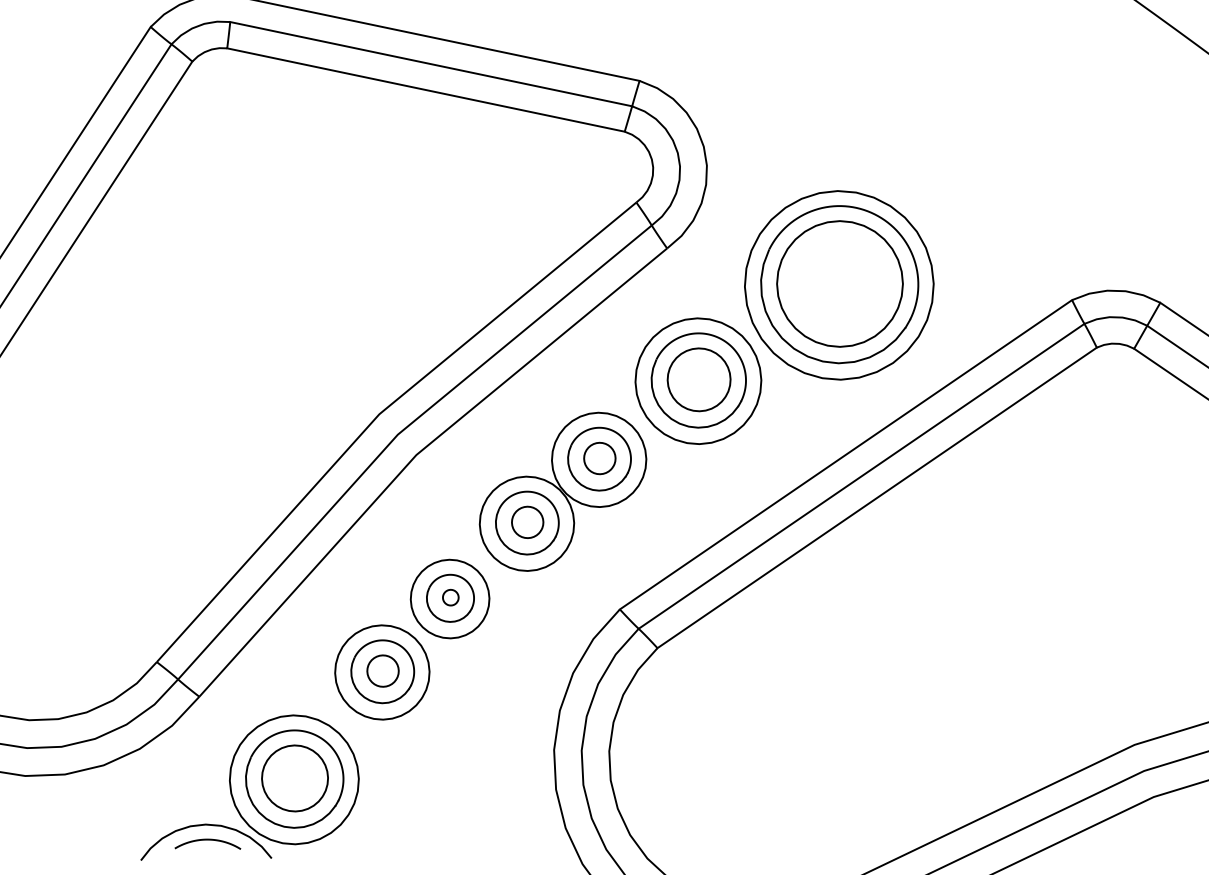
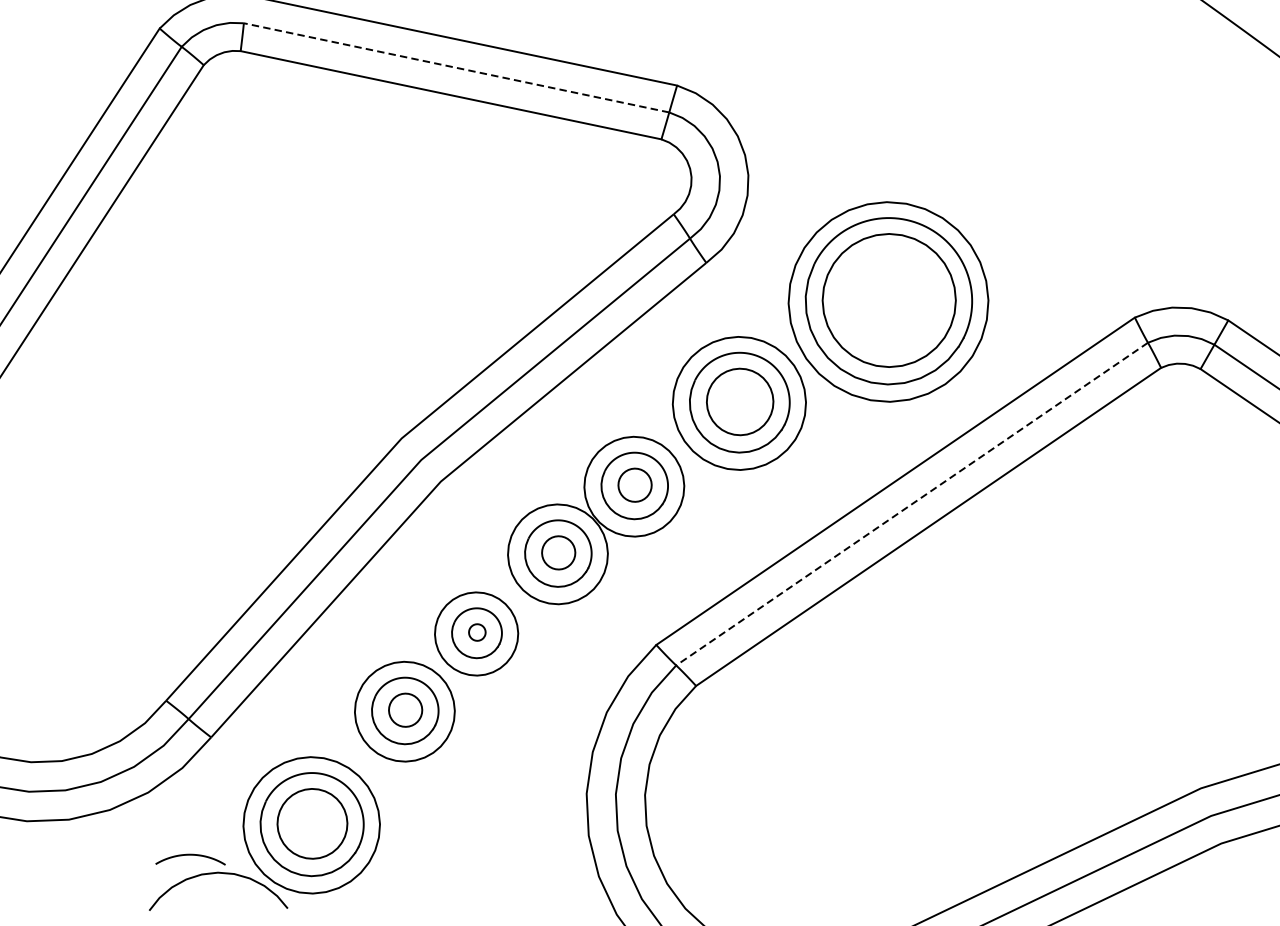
line: (430, 64) -> (455, 68), solid -> dashed
line: (861, 476) -> (912, 504), solid -> dashed
curve: (207, 840) -> (190, 855), moved

